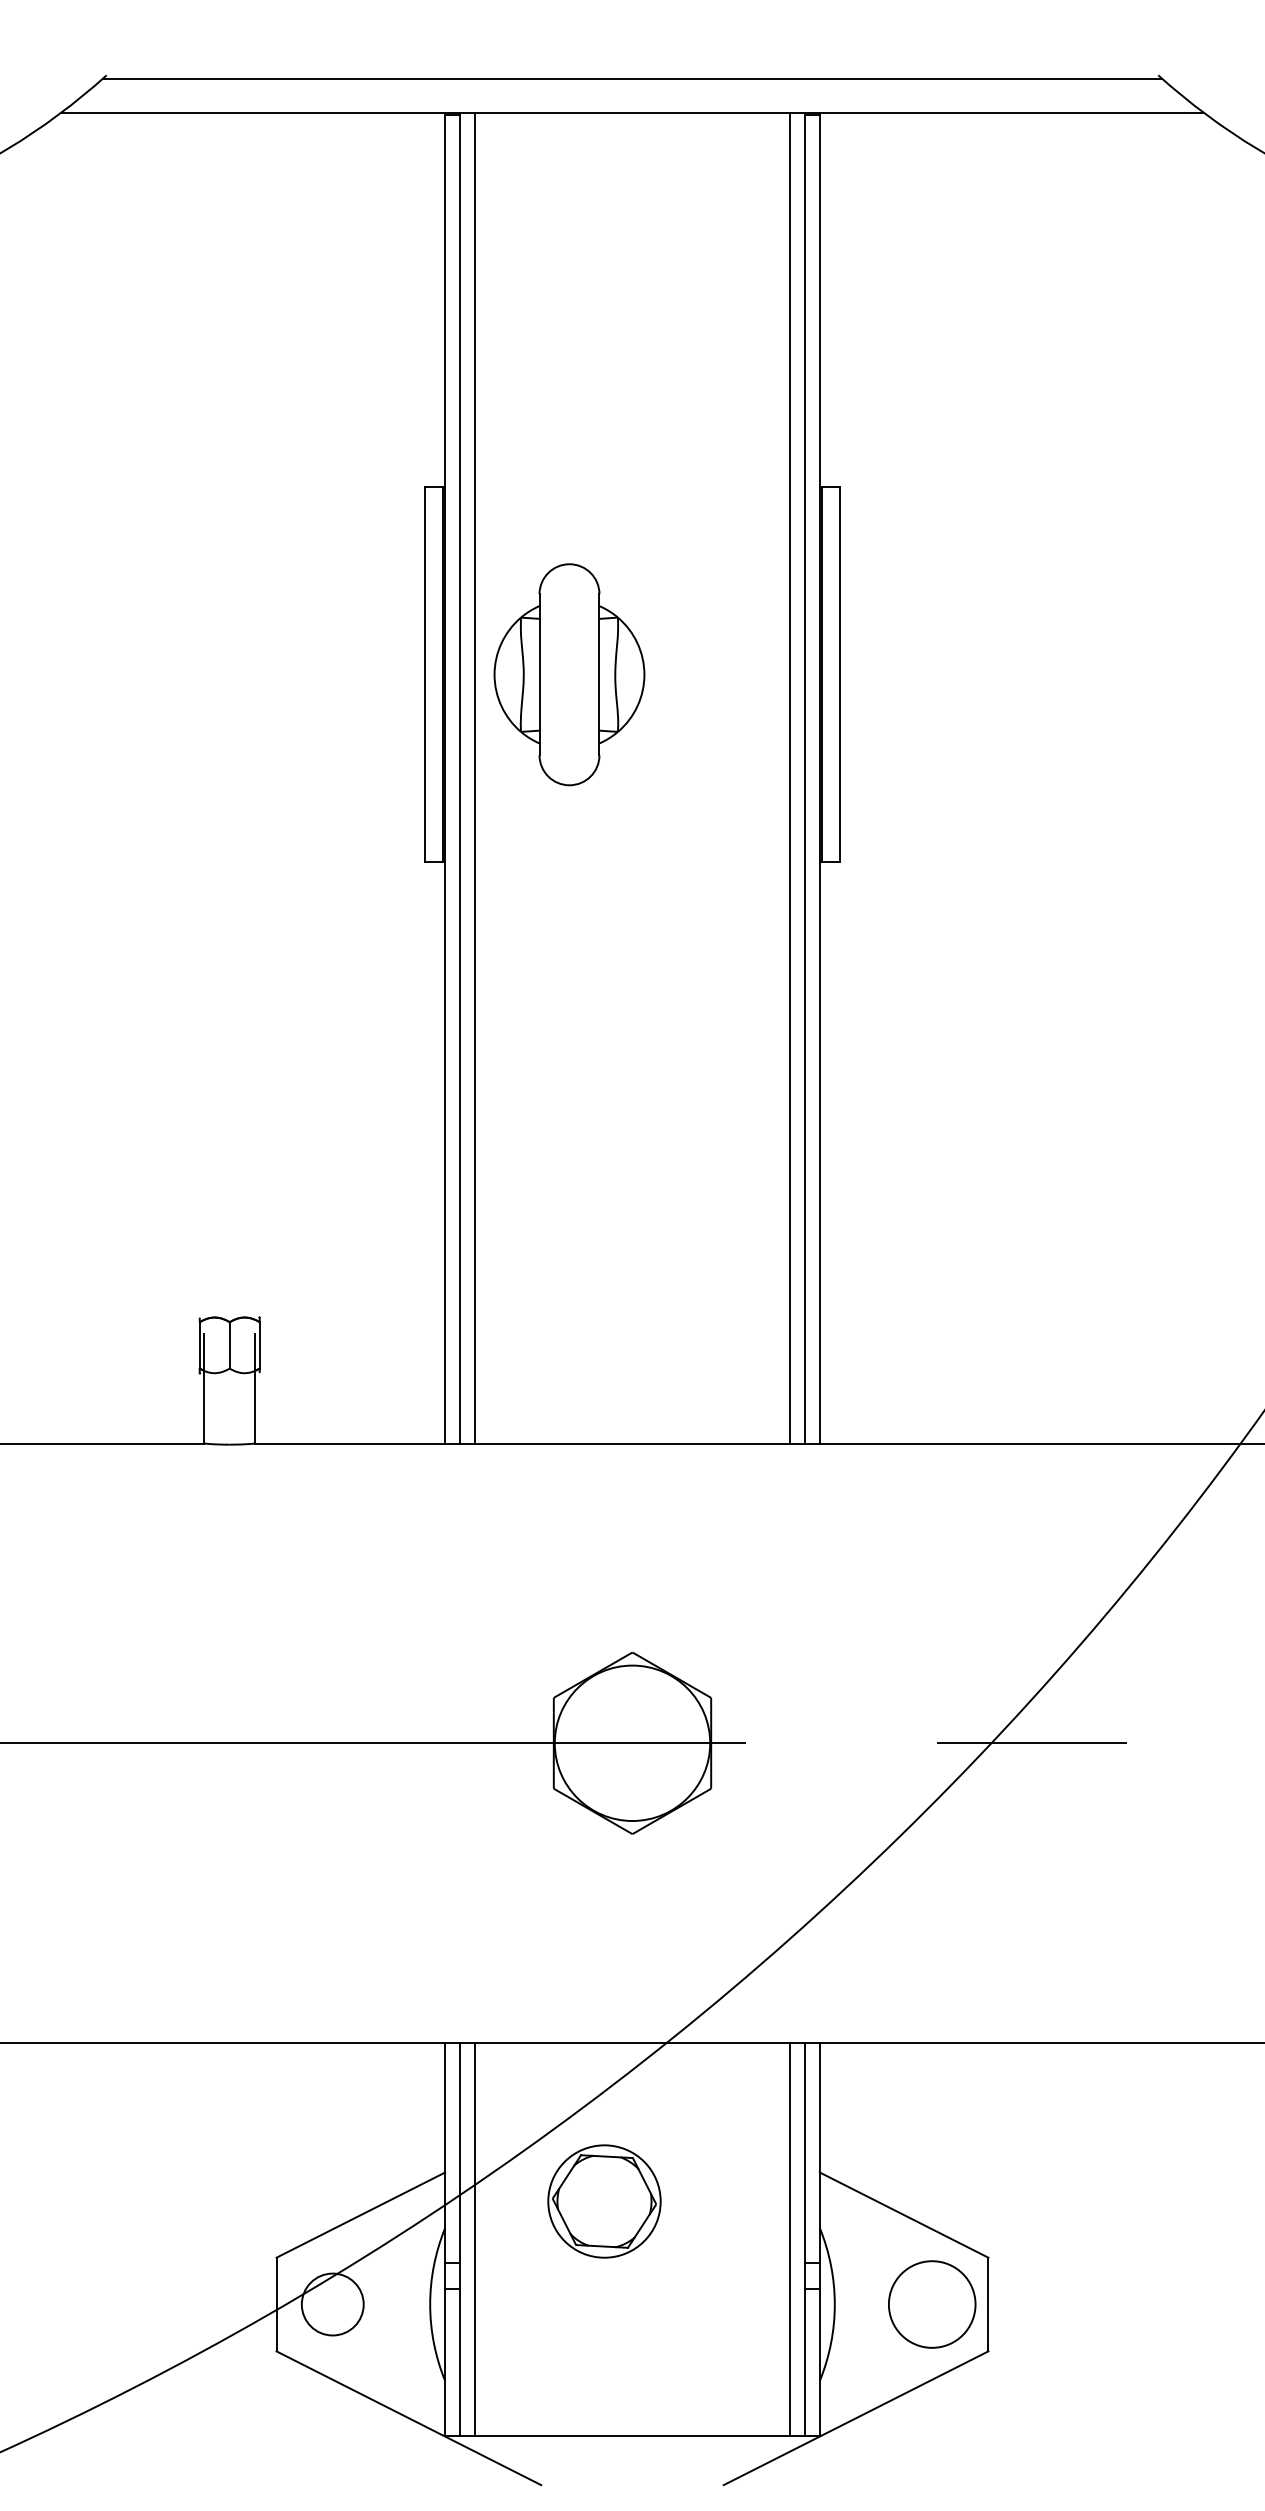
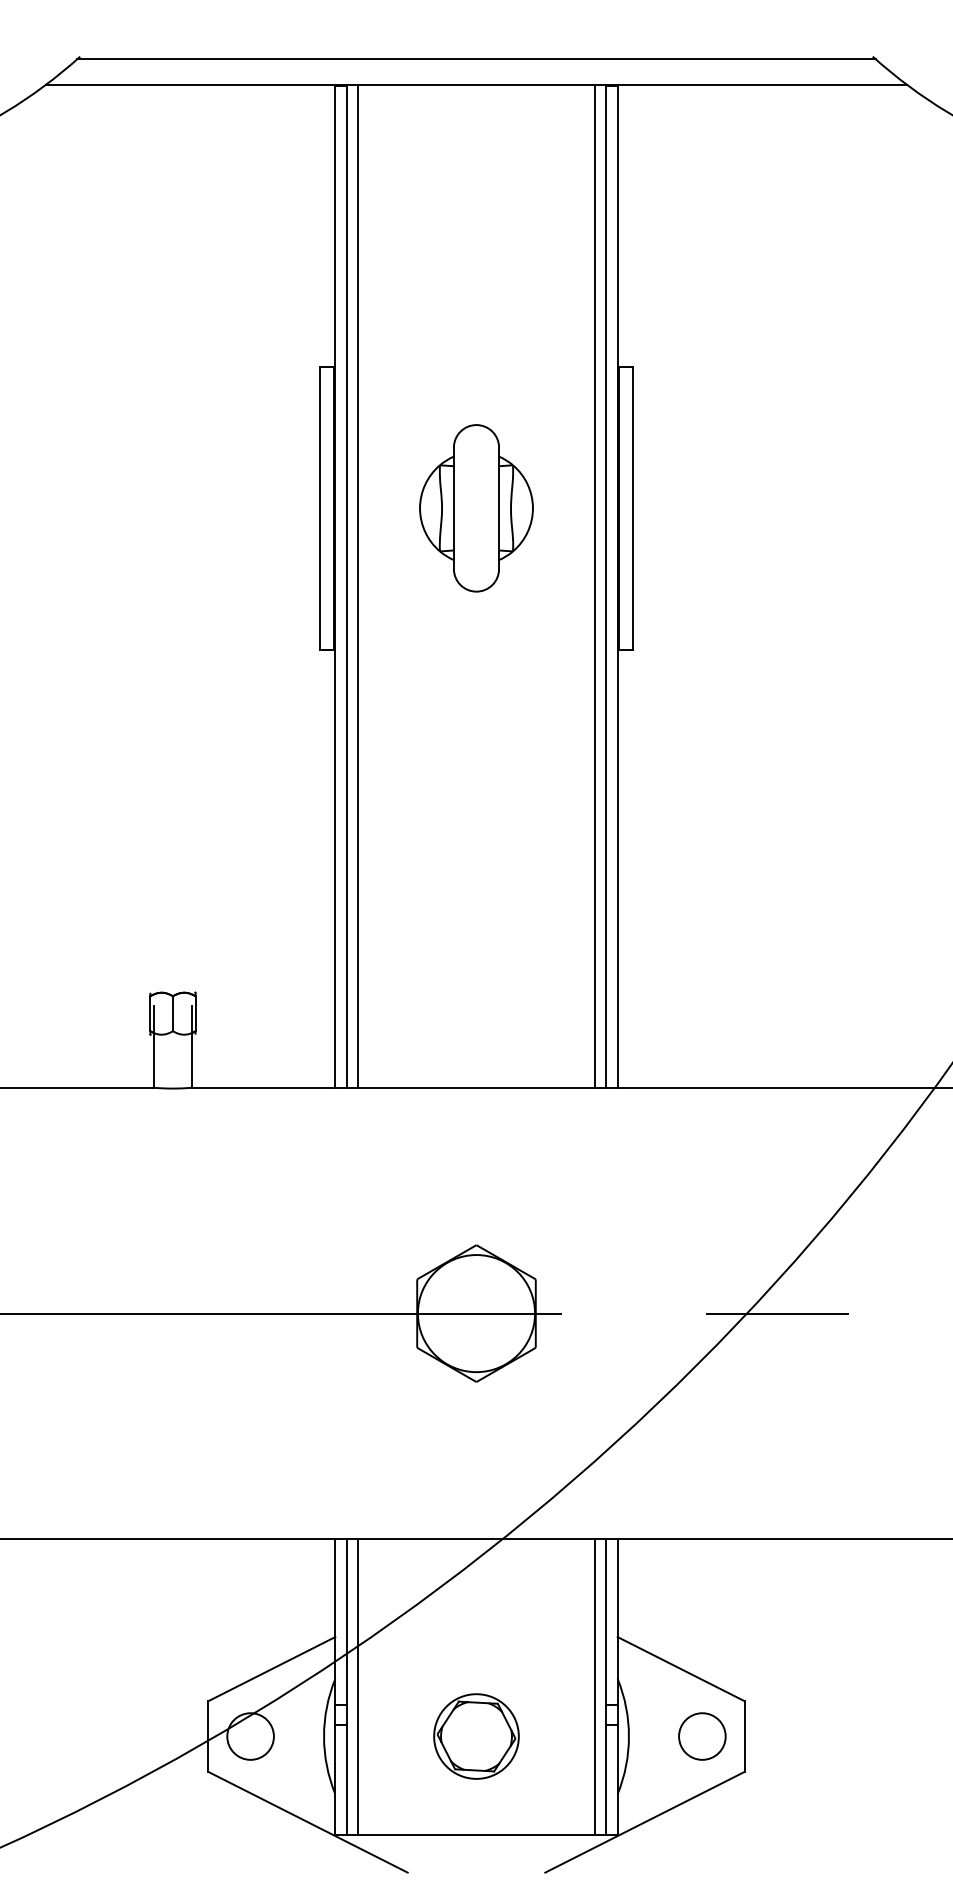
part: (569, 674) -> (476, 508), moved
part: (604, 2201) -> (476, 1736), moved
circle: (932, 2304) -> (702, 1736), size x0.71

